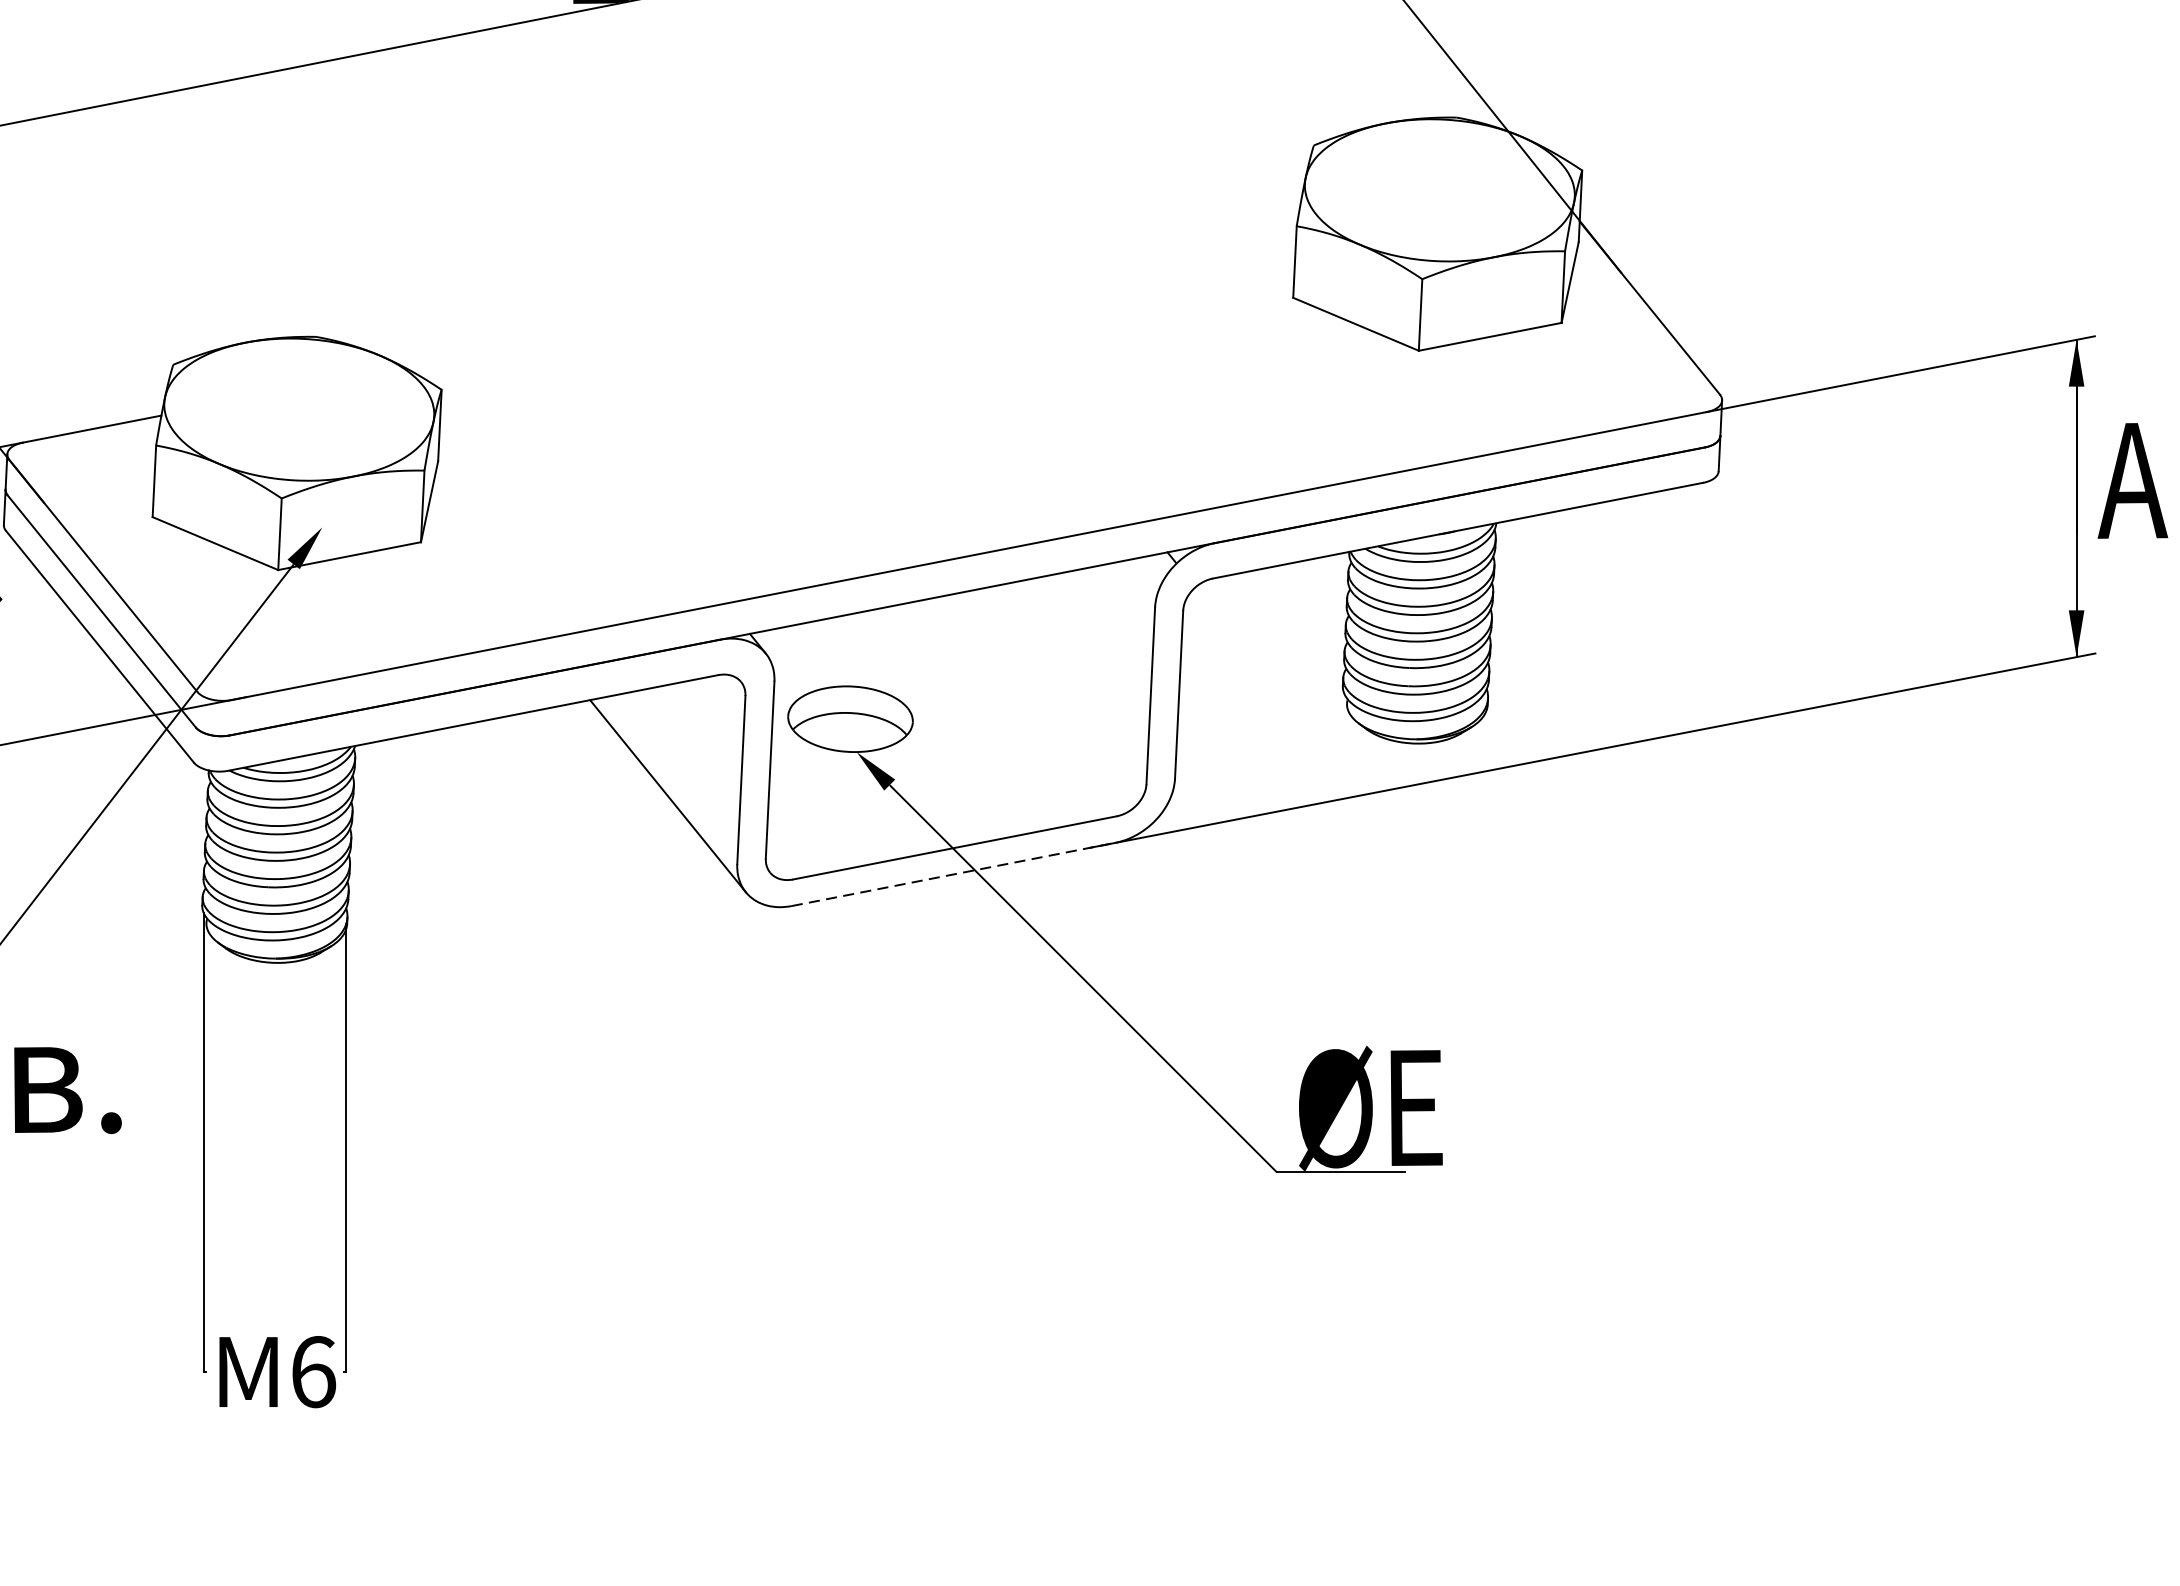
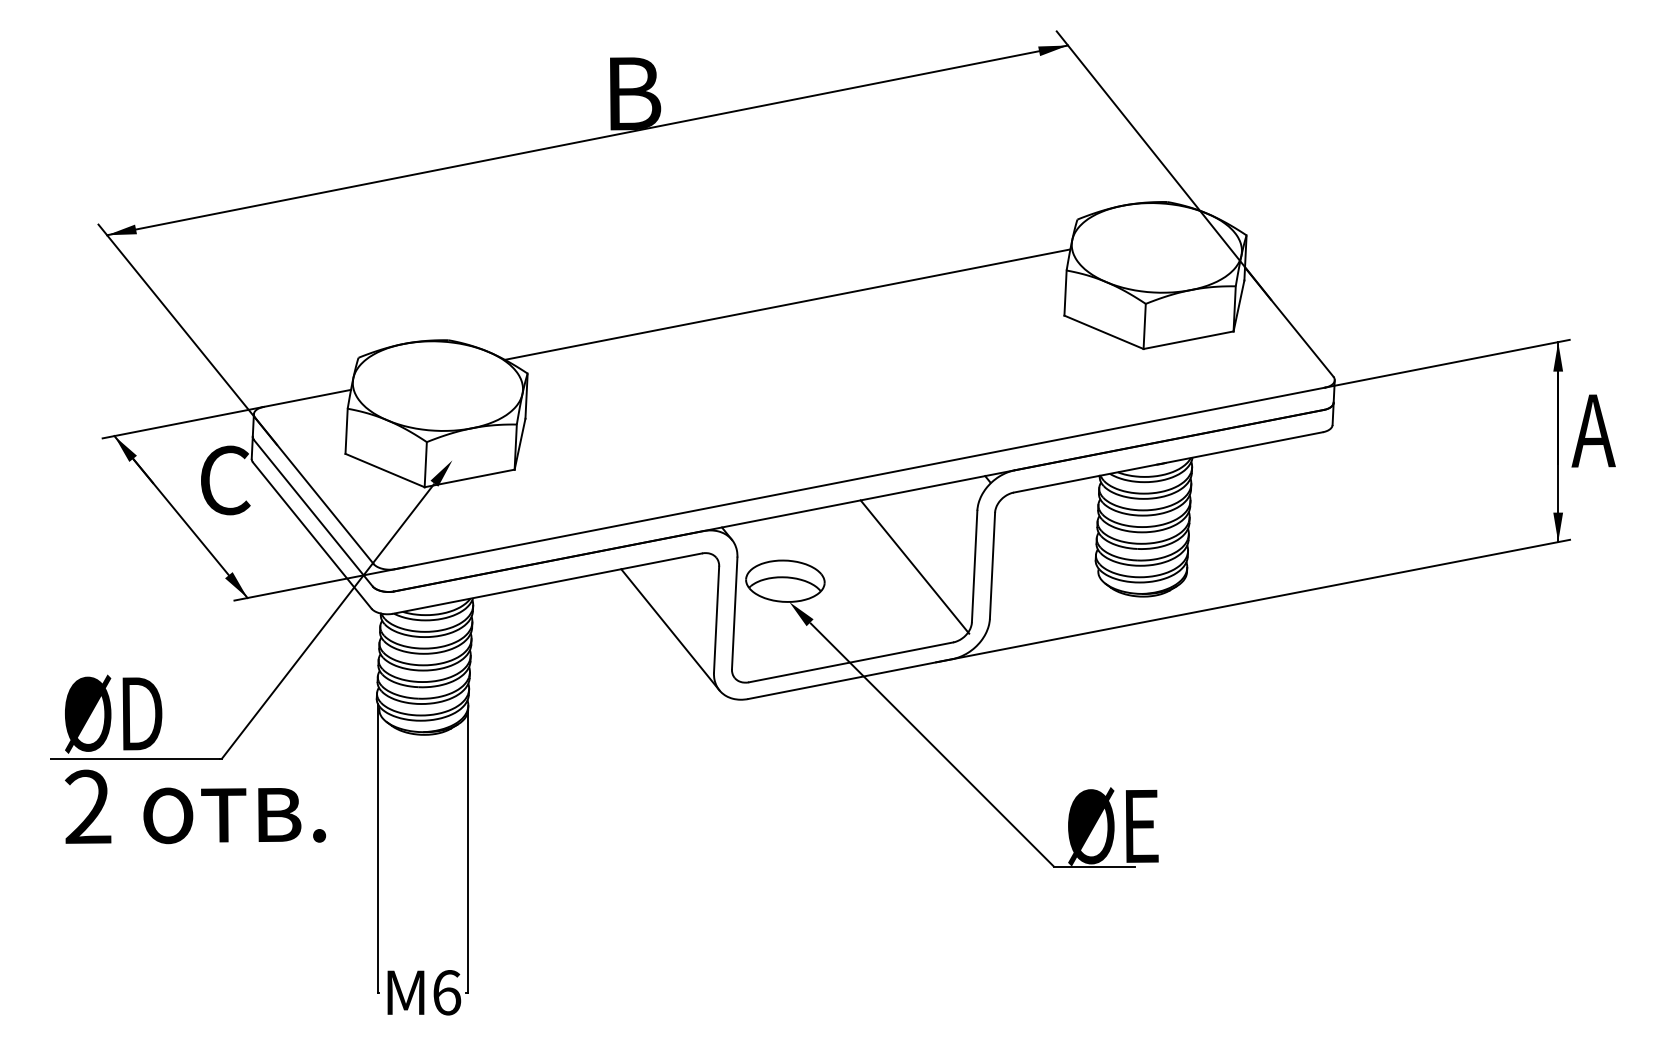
line: (853, 280) -> (787, 304), added
line: (1055, 695) -> (914, 566), added
line: (953, 875) -> (850, 679), dashed -> solid

